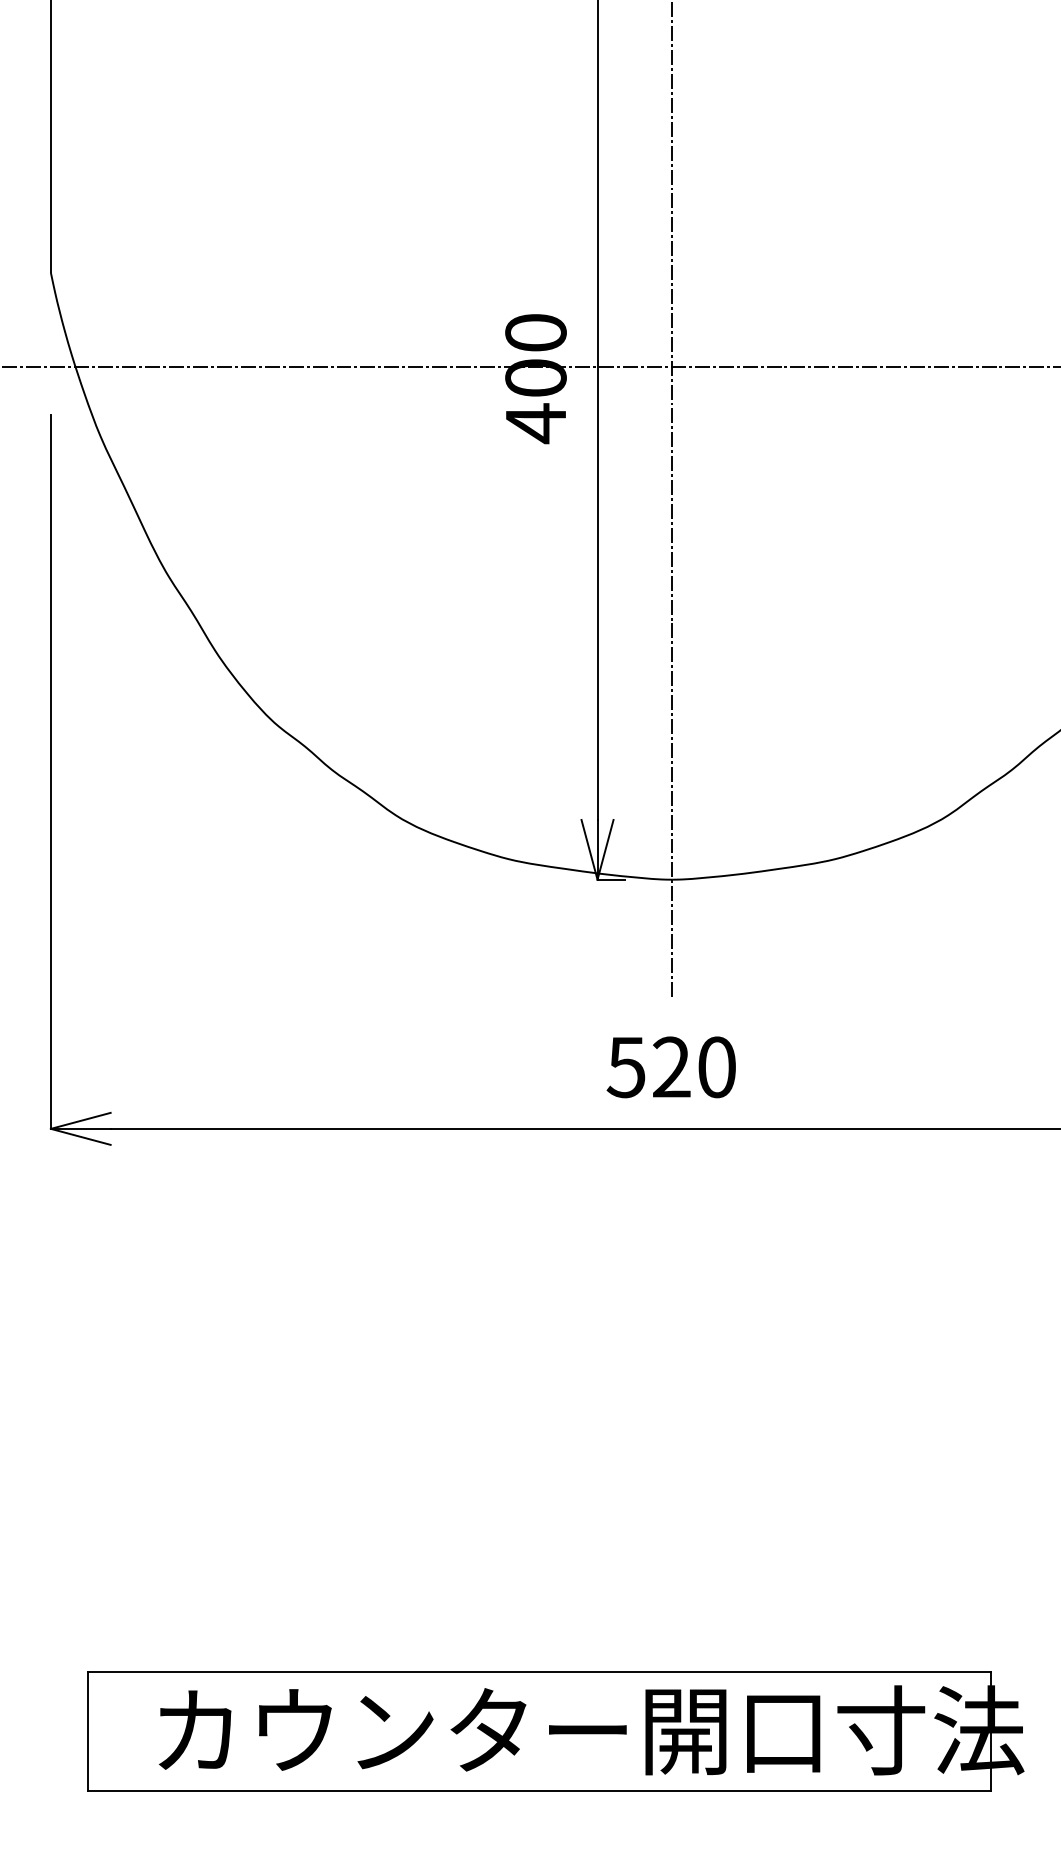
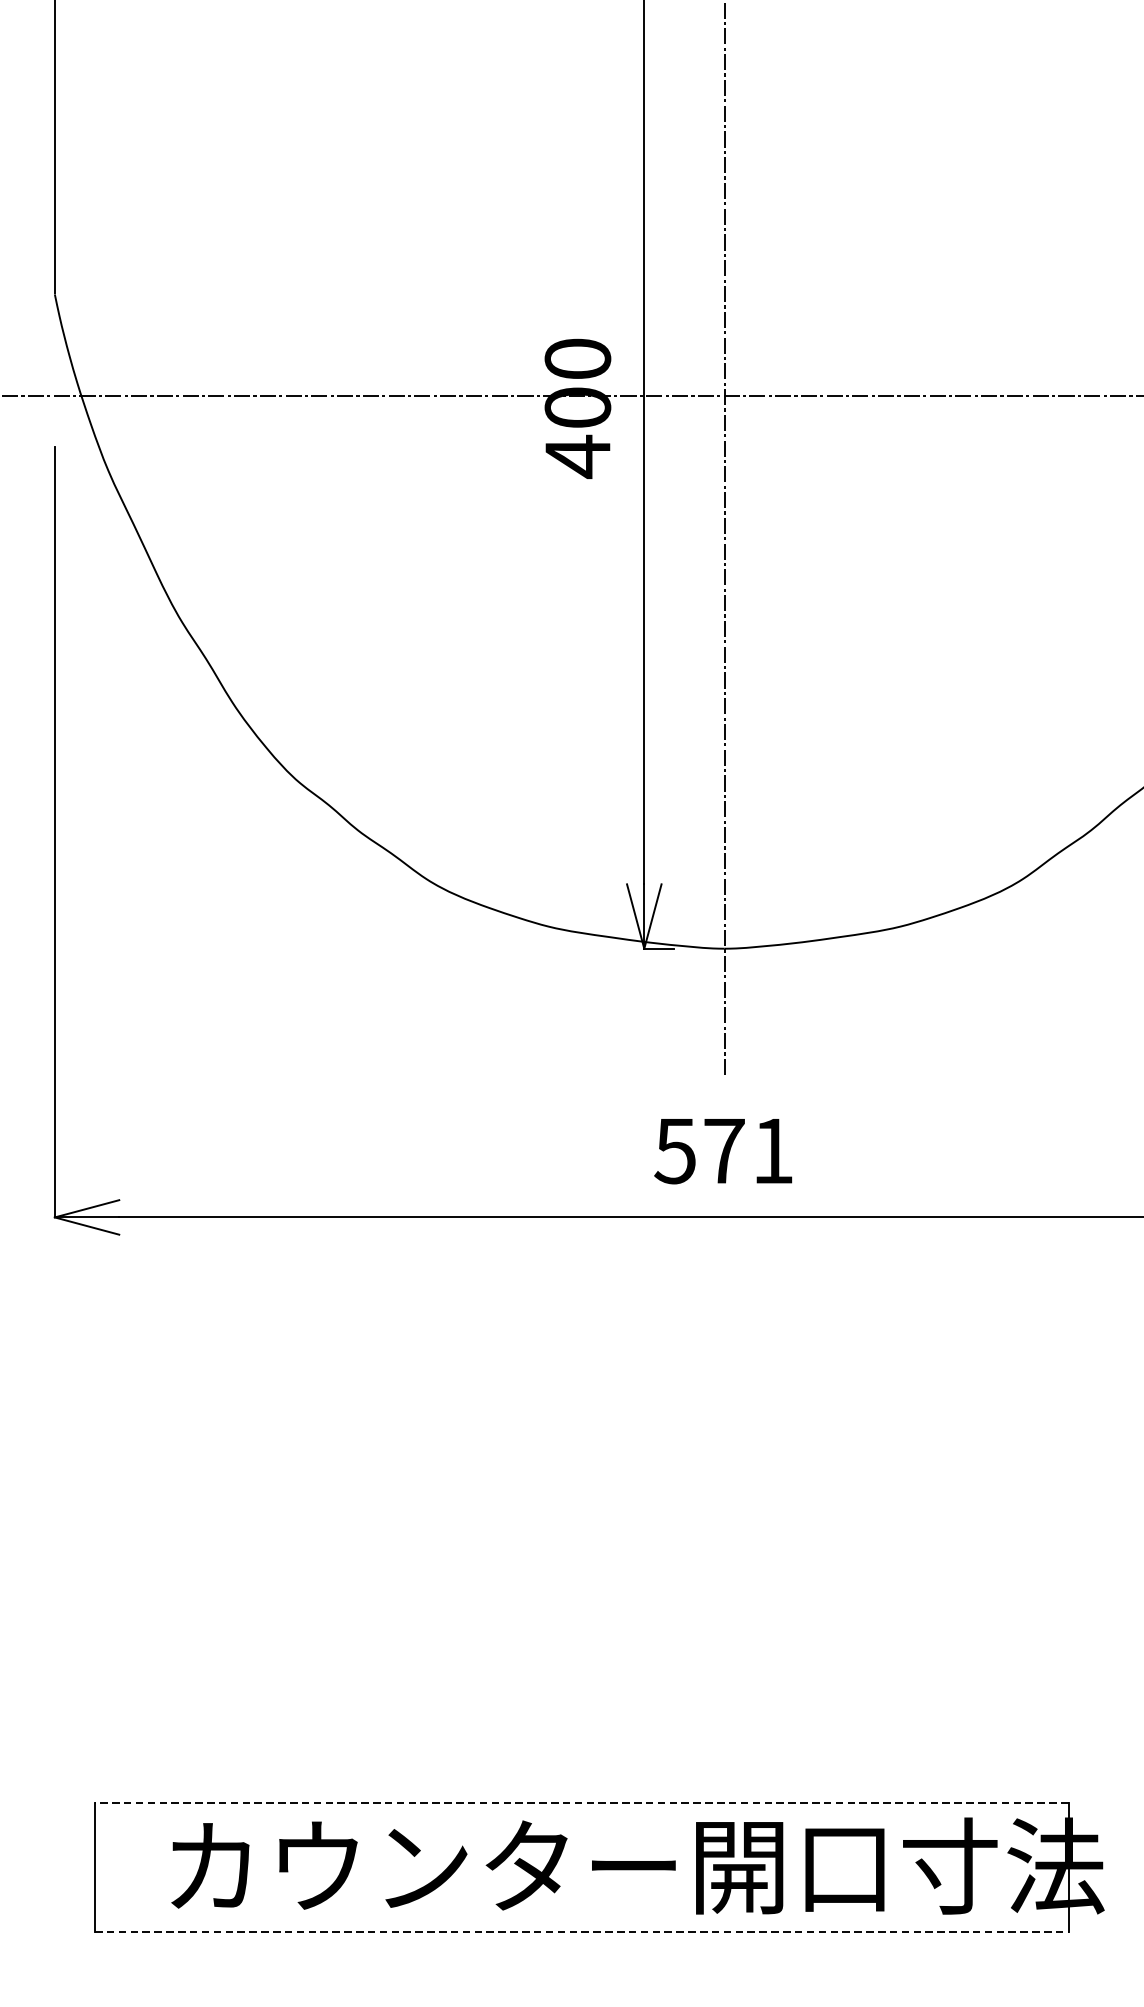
text: (694, 1067) -> (748, 1151), 520 -> 571
line: (539, 1671) -> (581, 1802), solid -> dashed
line: (540, 1791) -> (582, 1932), solid -> dashed

